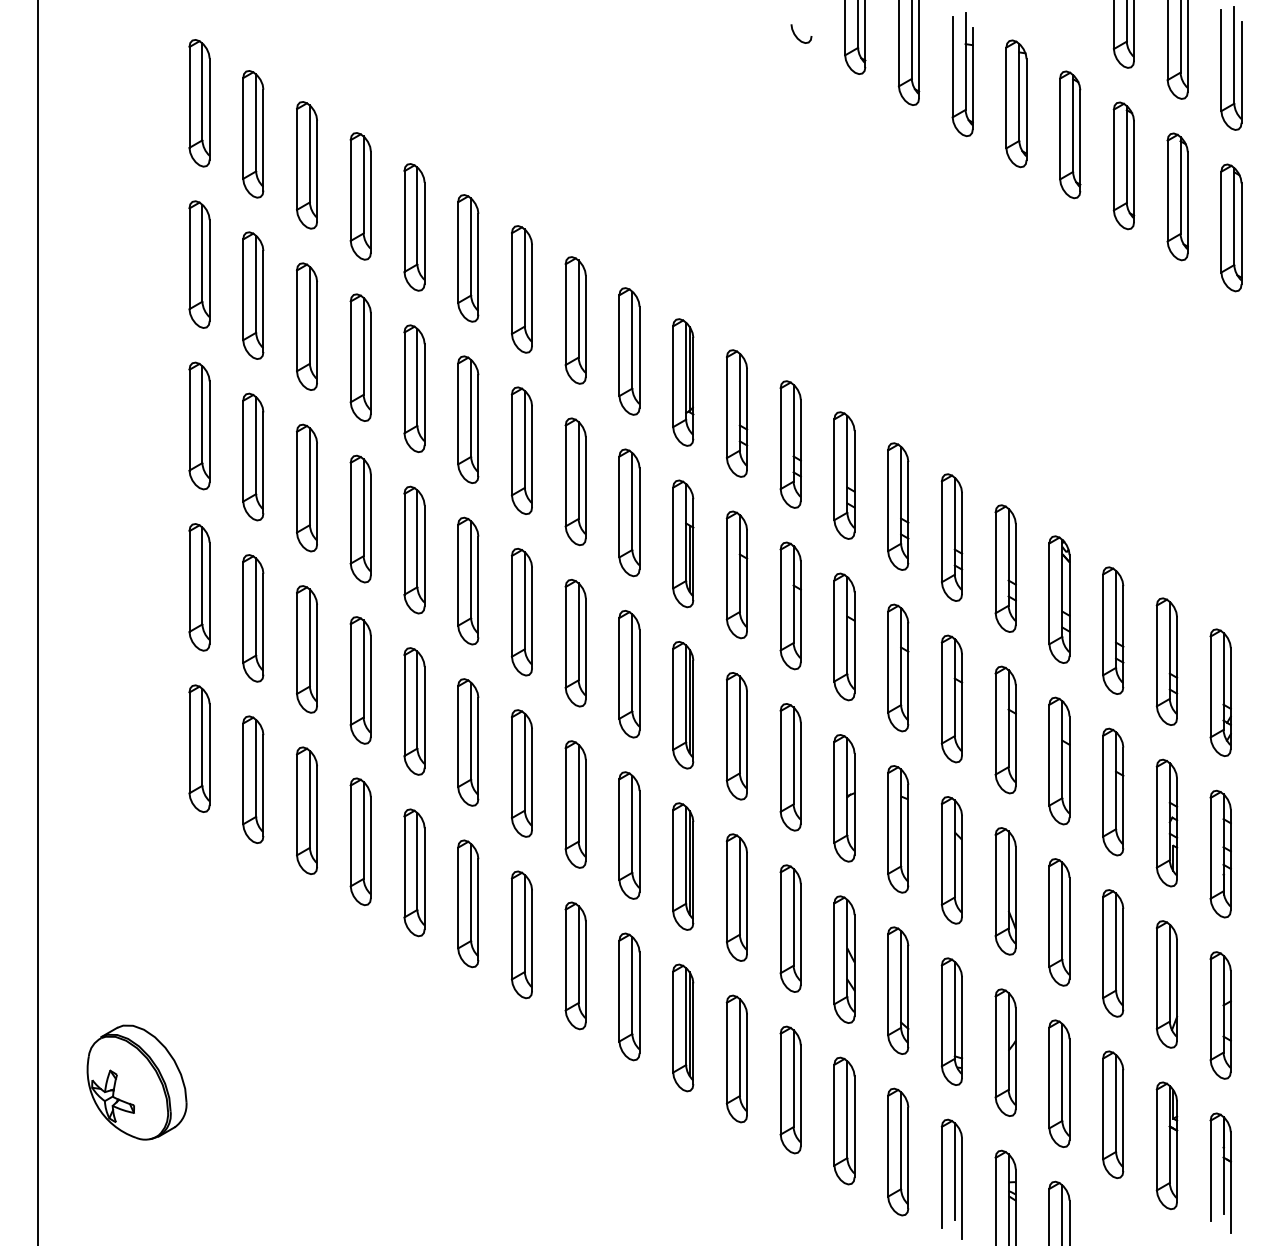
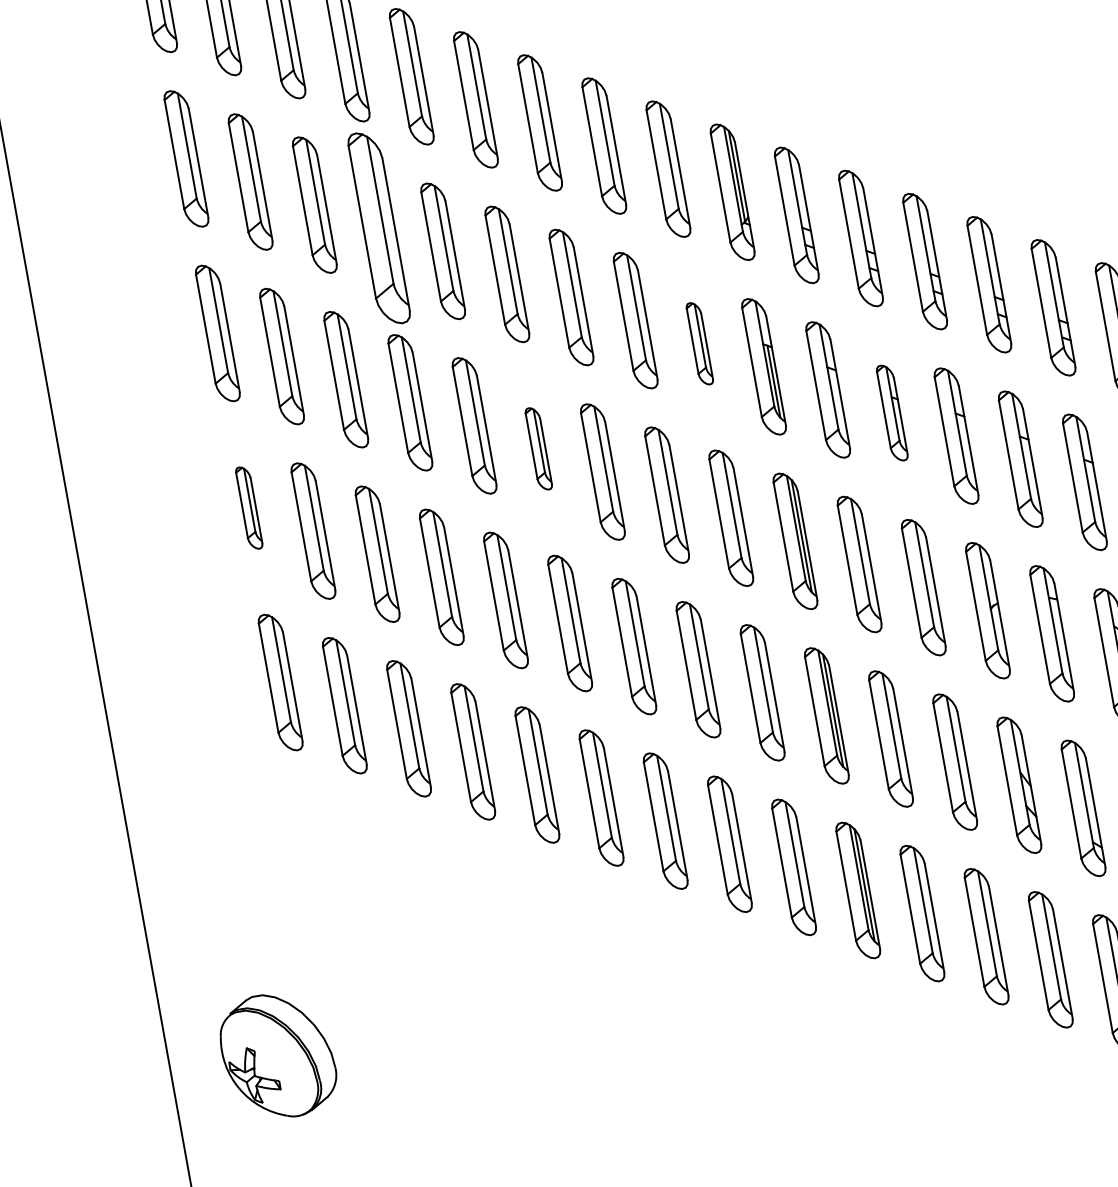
part: (360, 357) -> (378, 228), size x1.4
part: (629, 512) -> (699, 343), size x0.6
part: (468, 580) -> (538, 448), size x0.6
part: (199, 587) -> (249, 508), size x0.6
part: (790, 605) -> (892, 412), size x0.7

